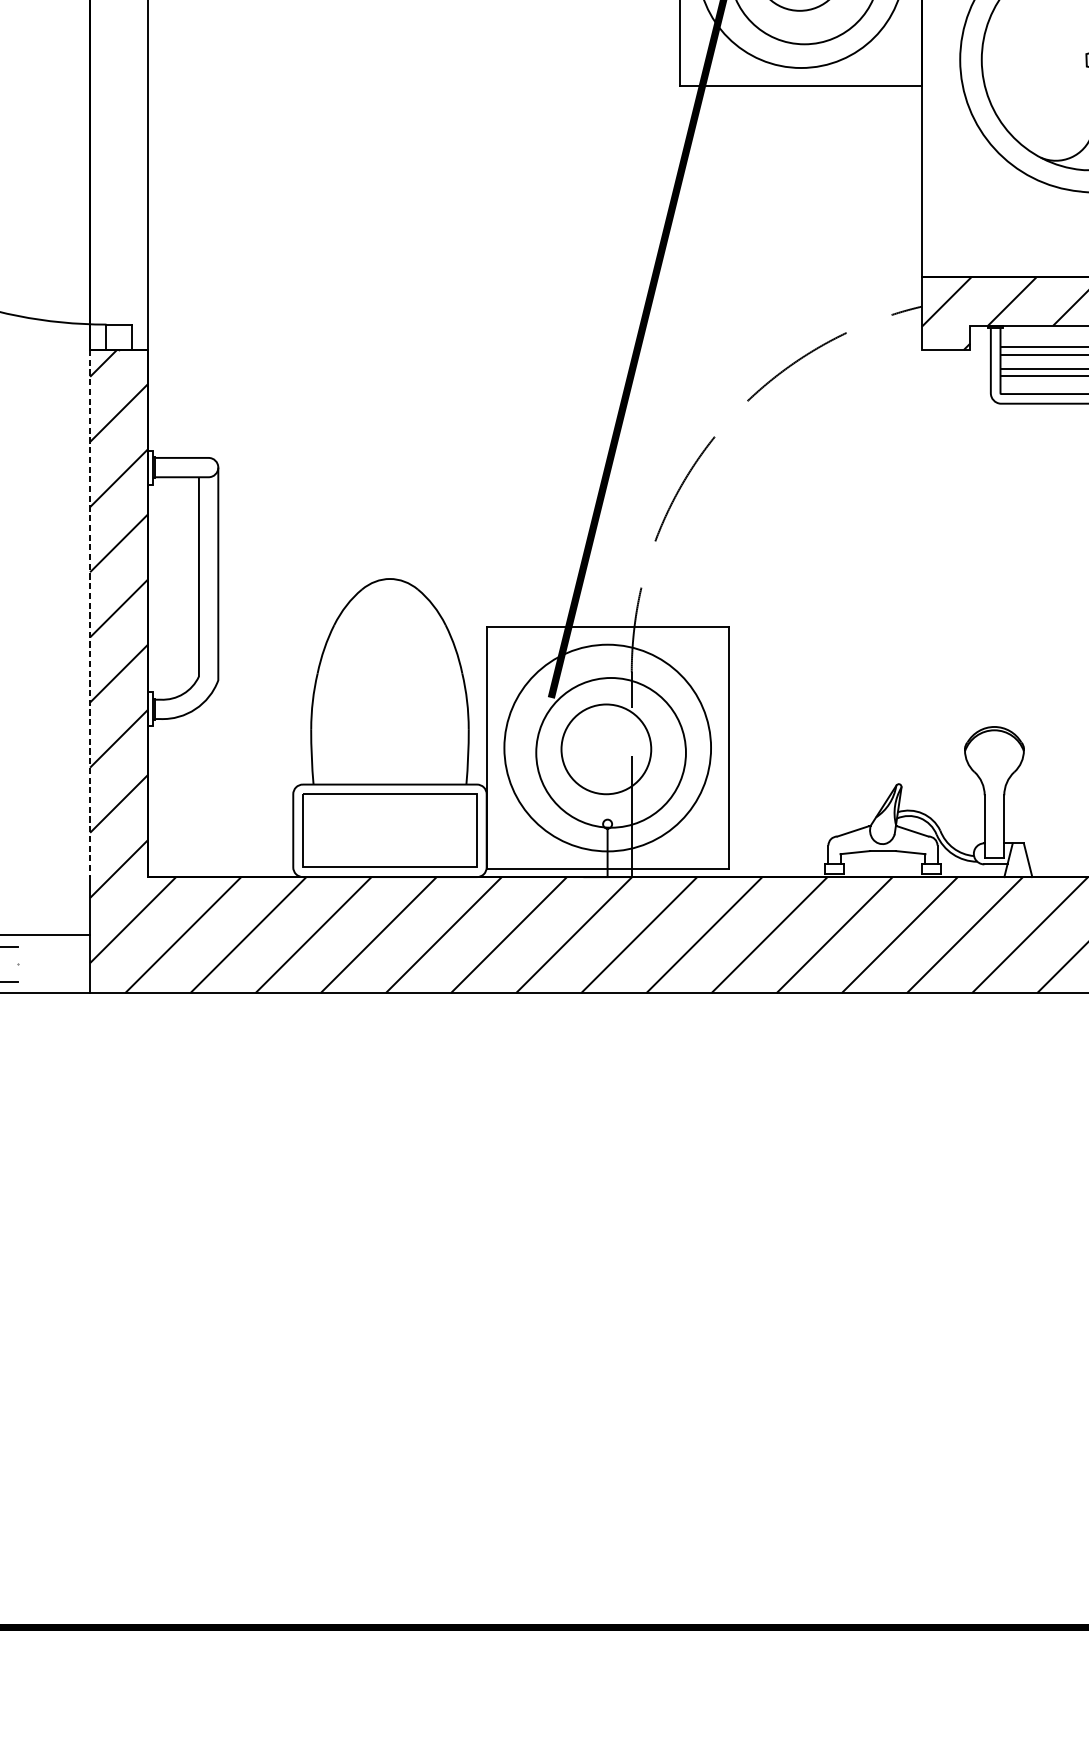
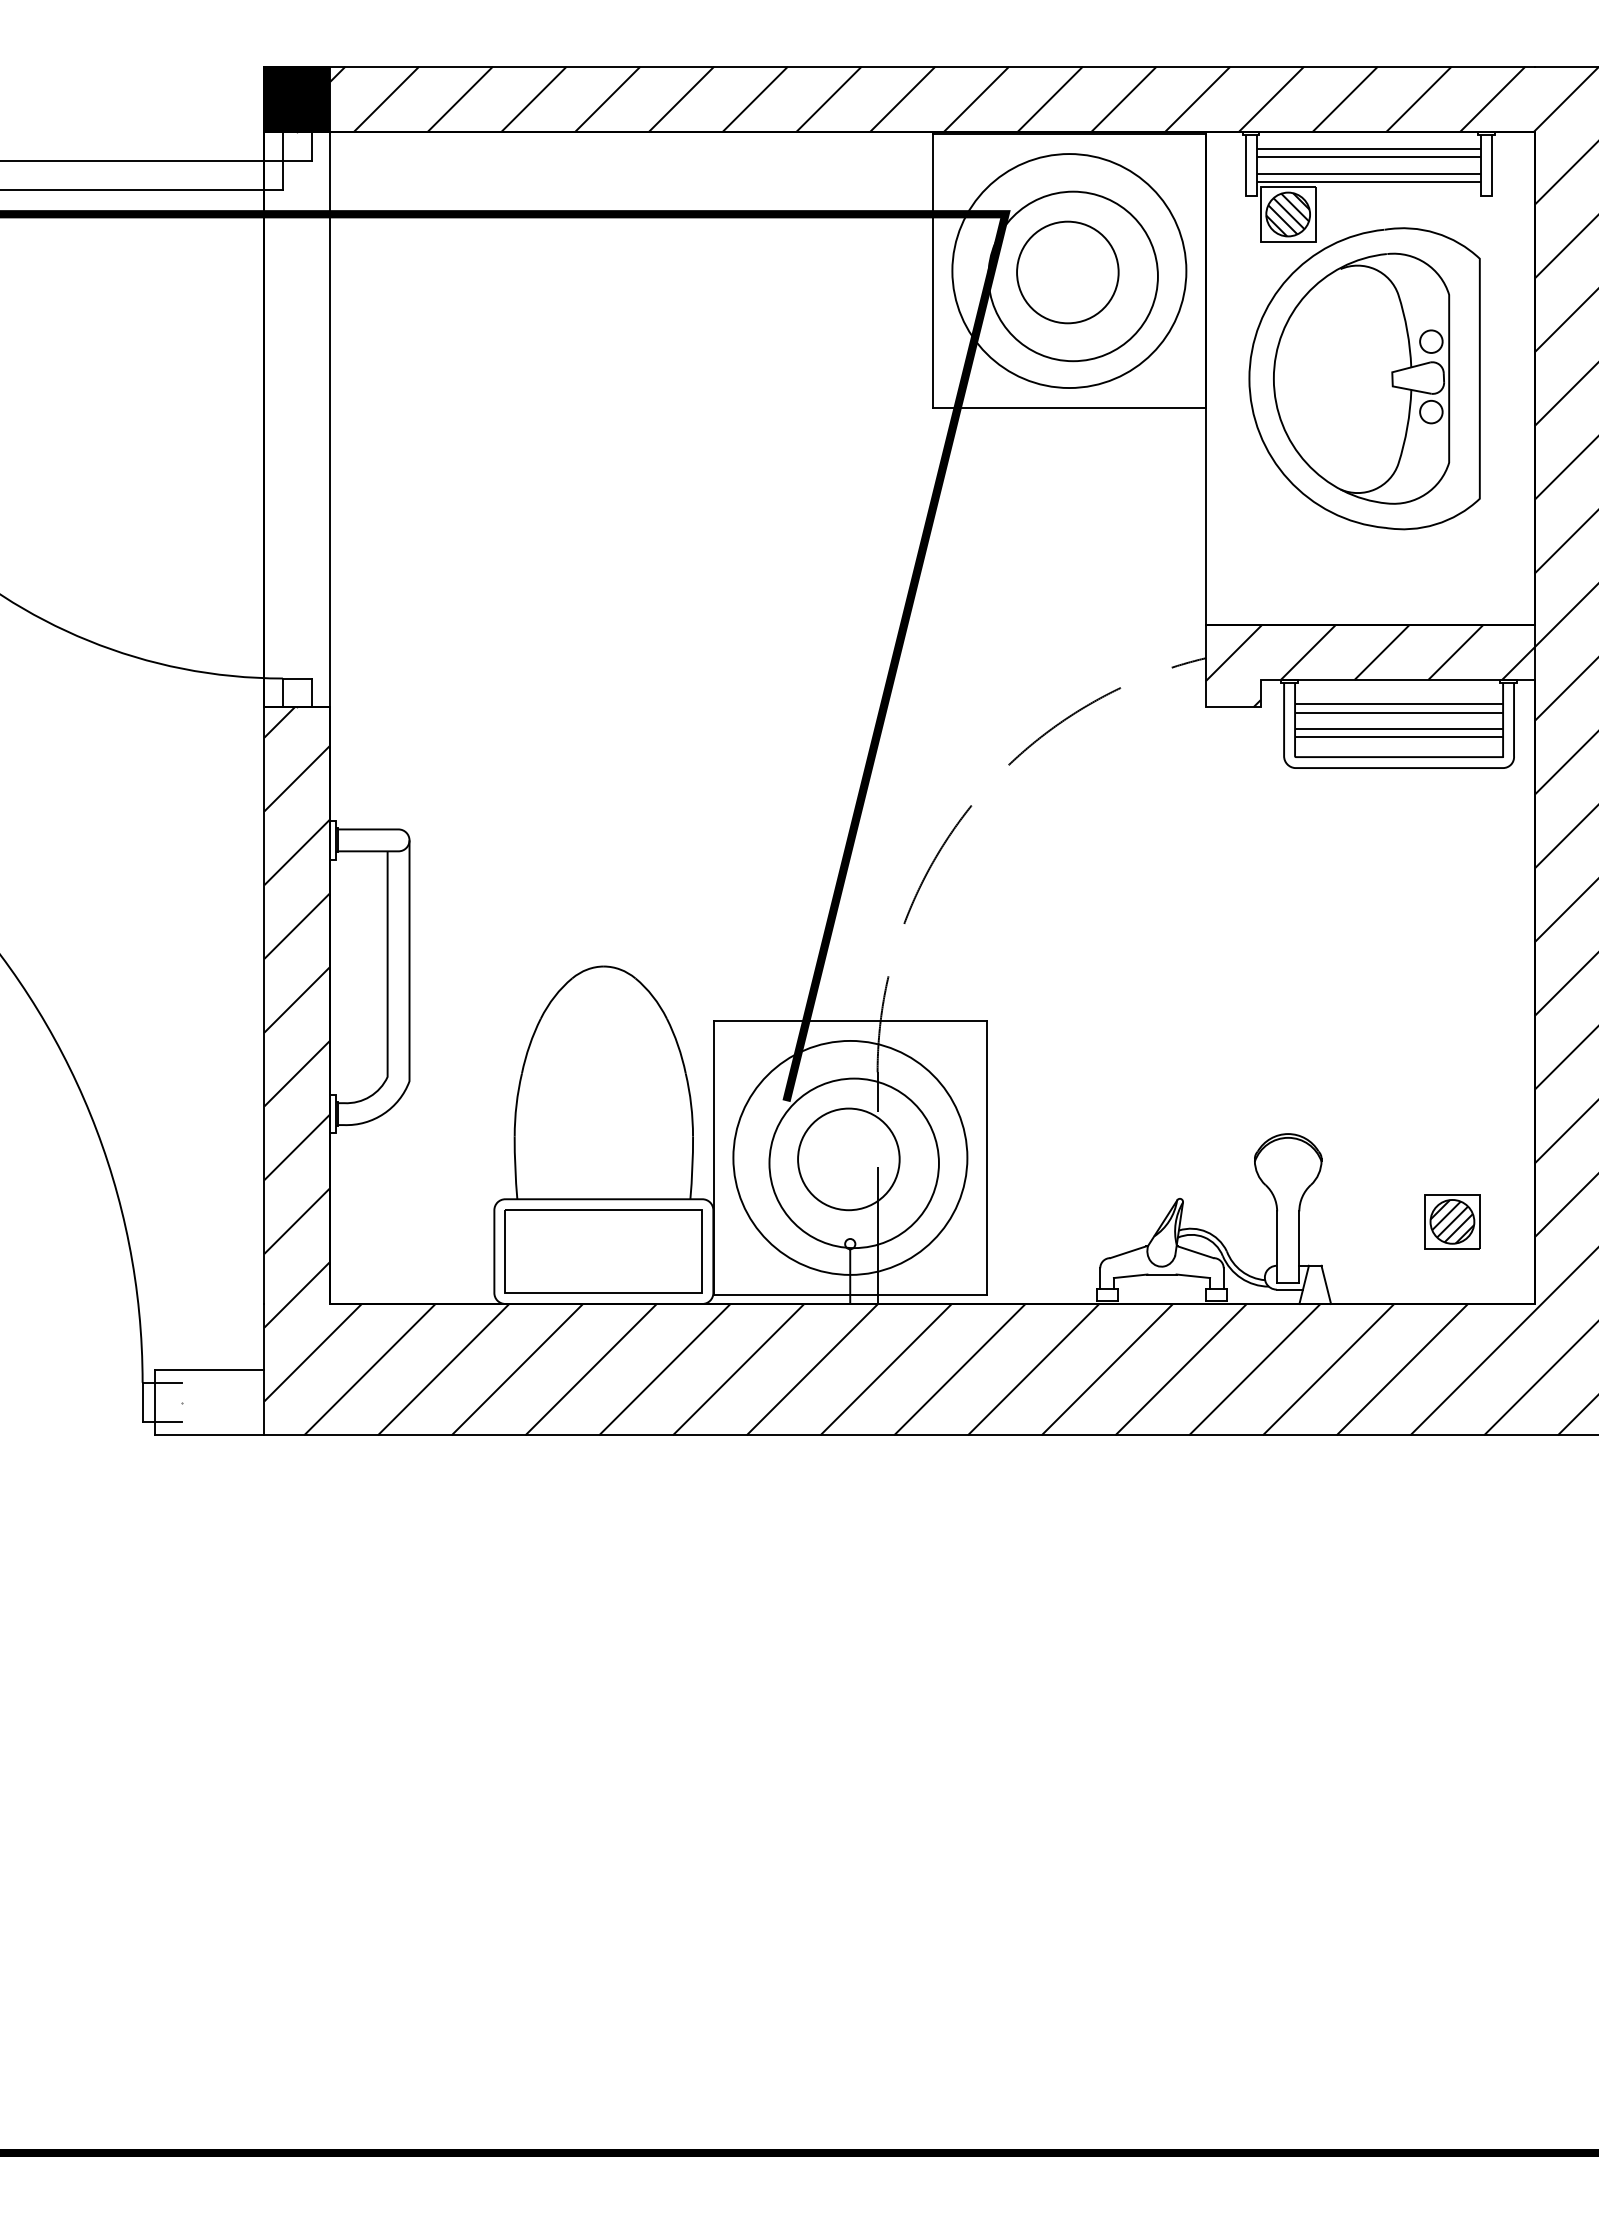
line: (90, 614) -> (264, 1006), dashed -> solid

